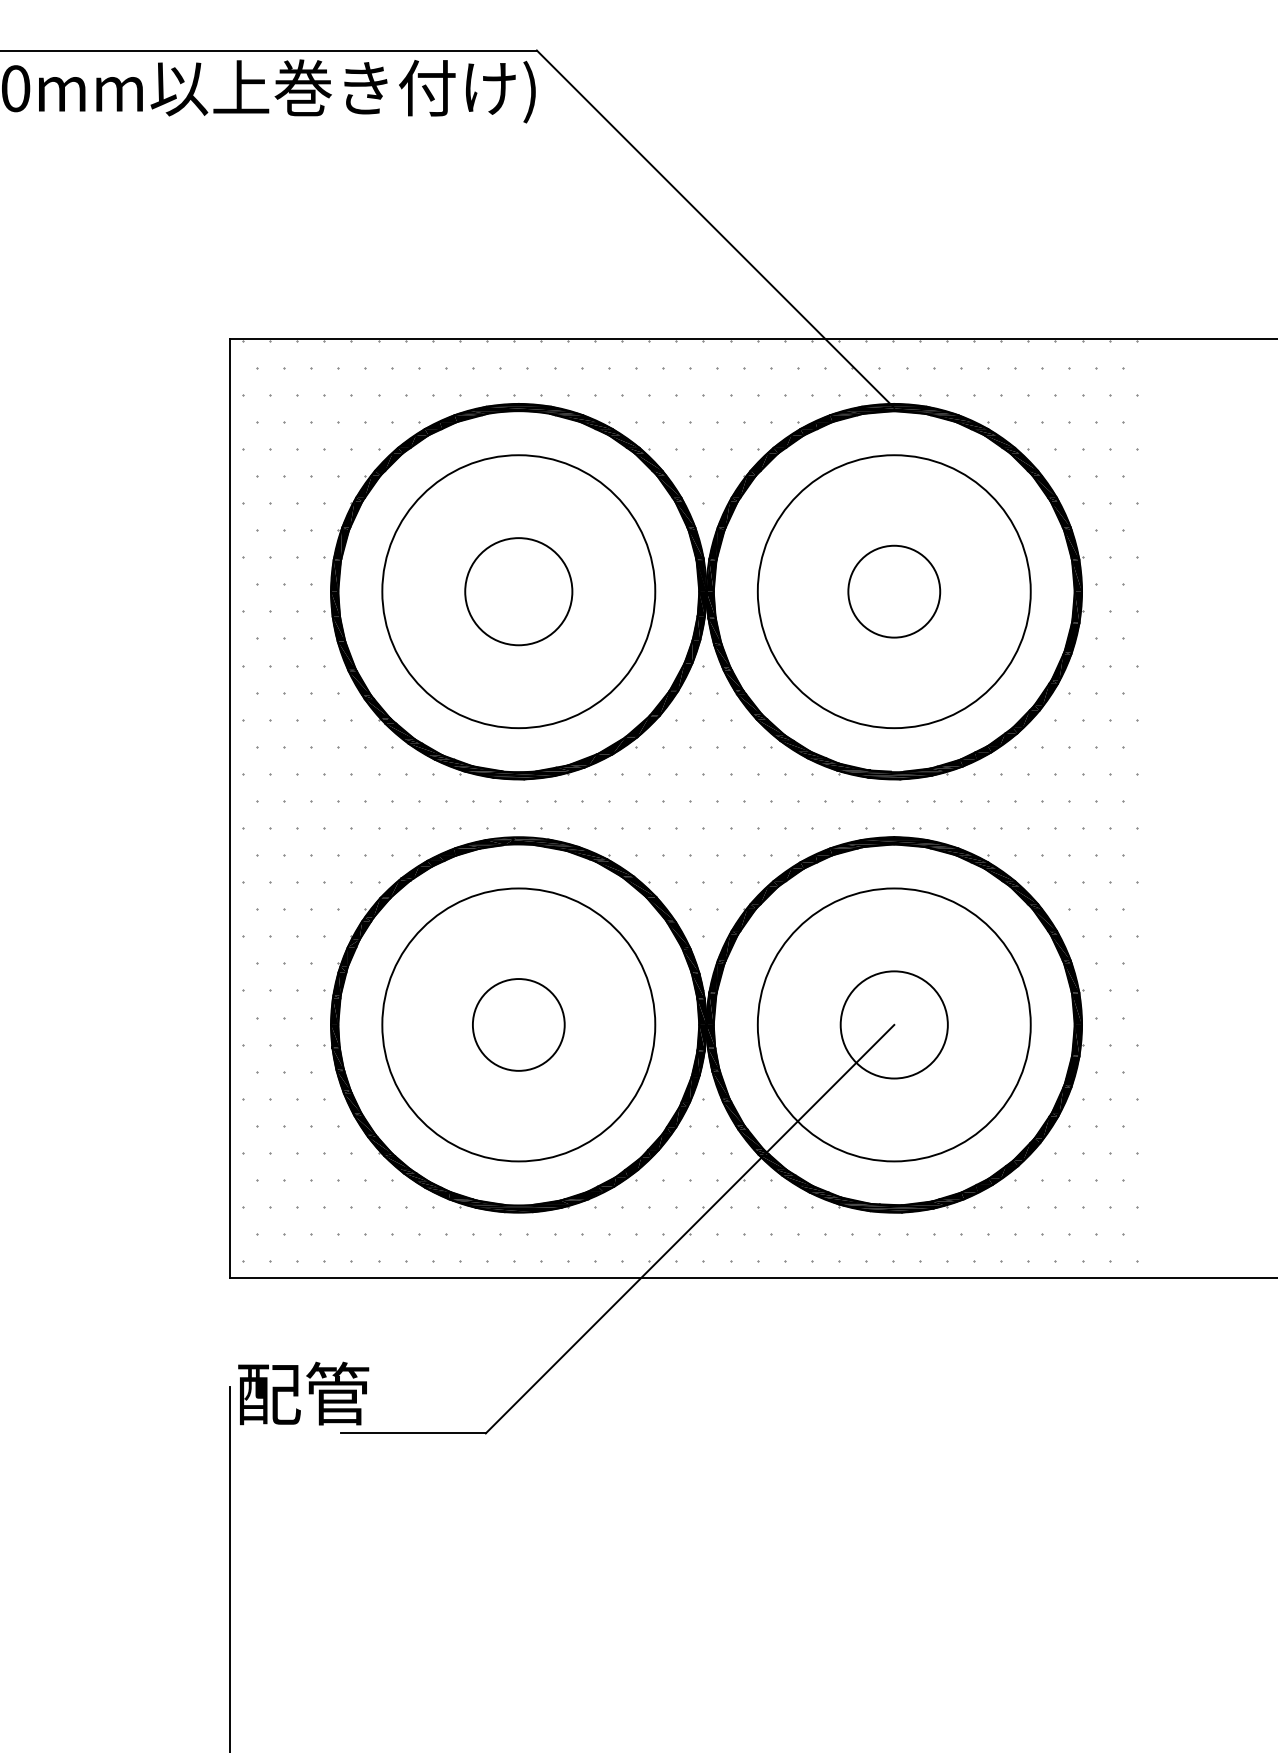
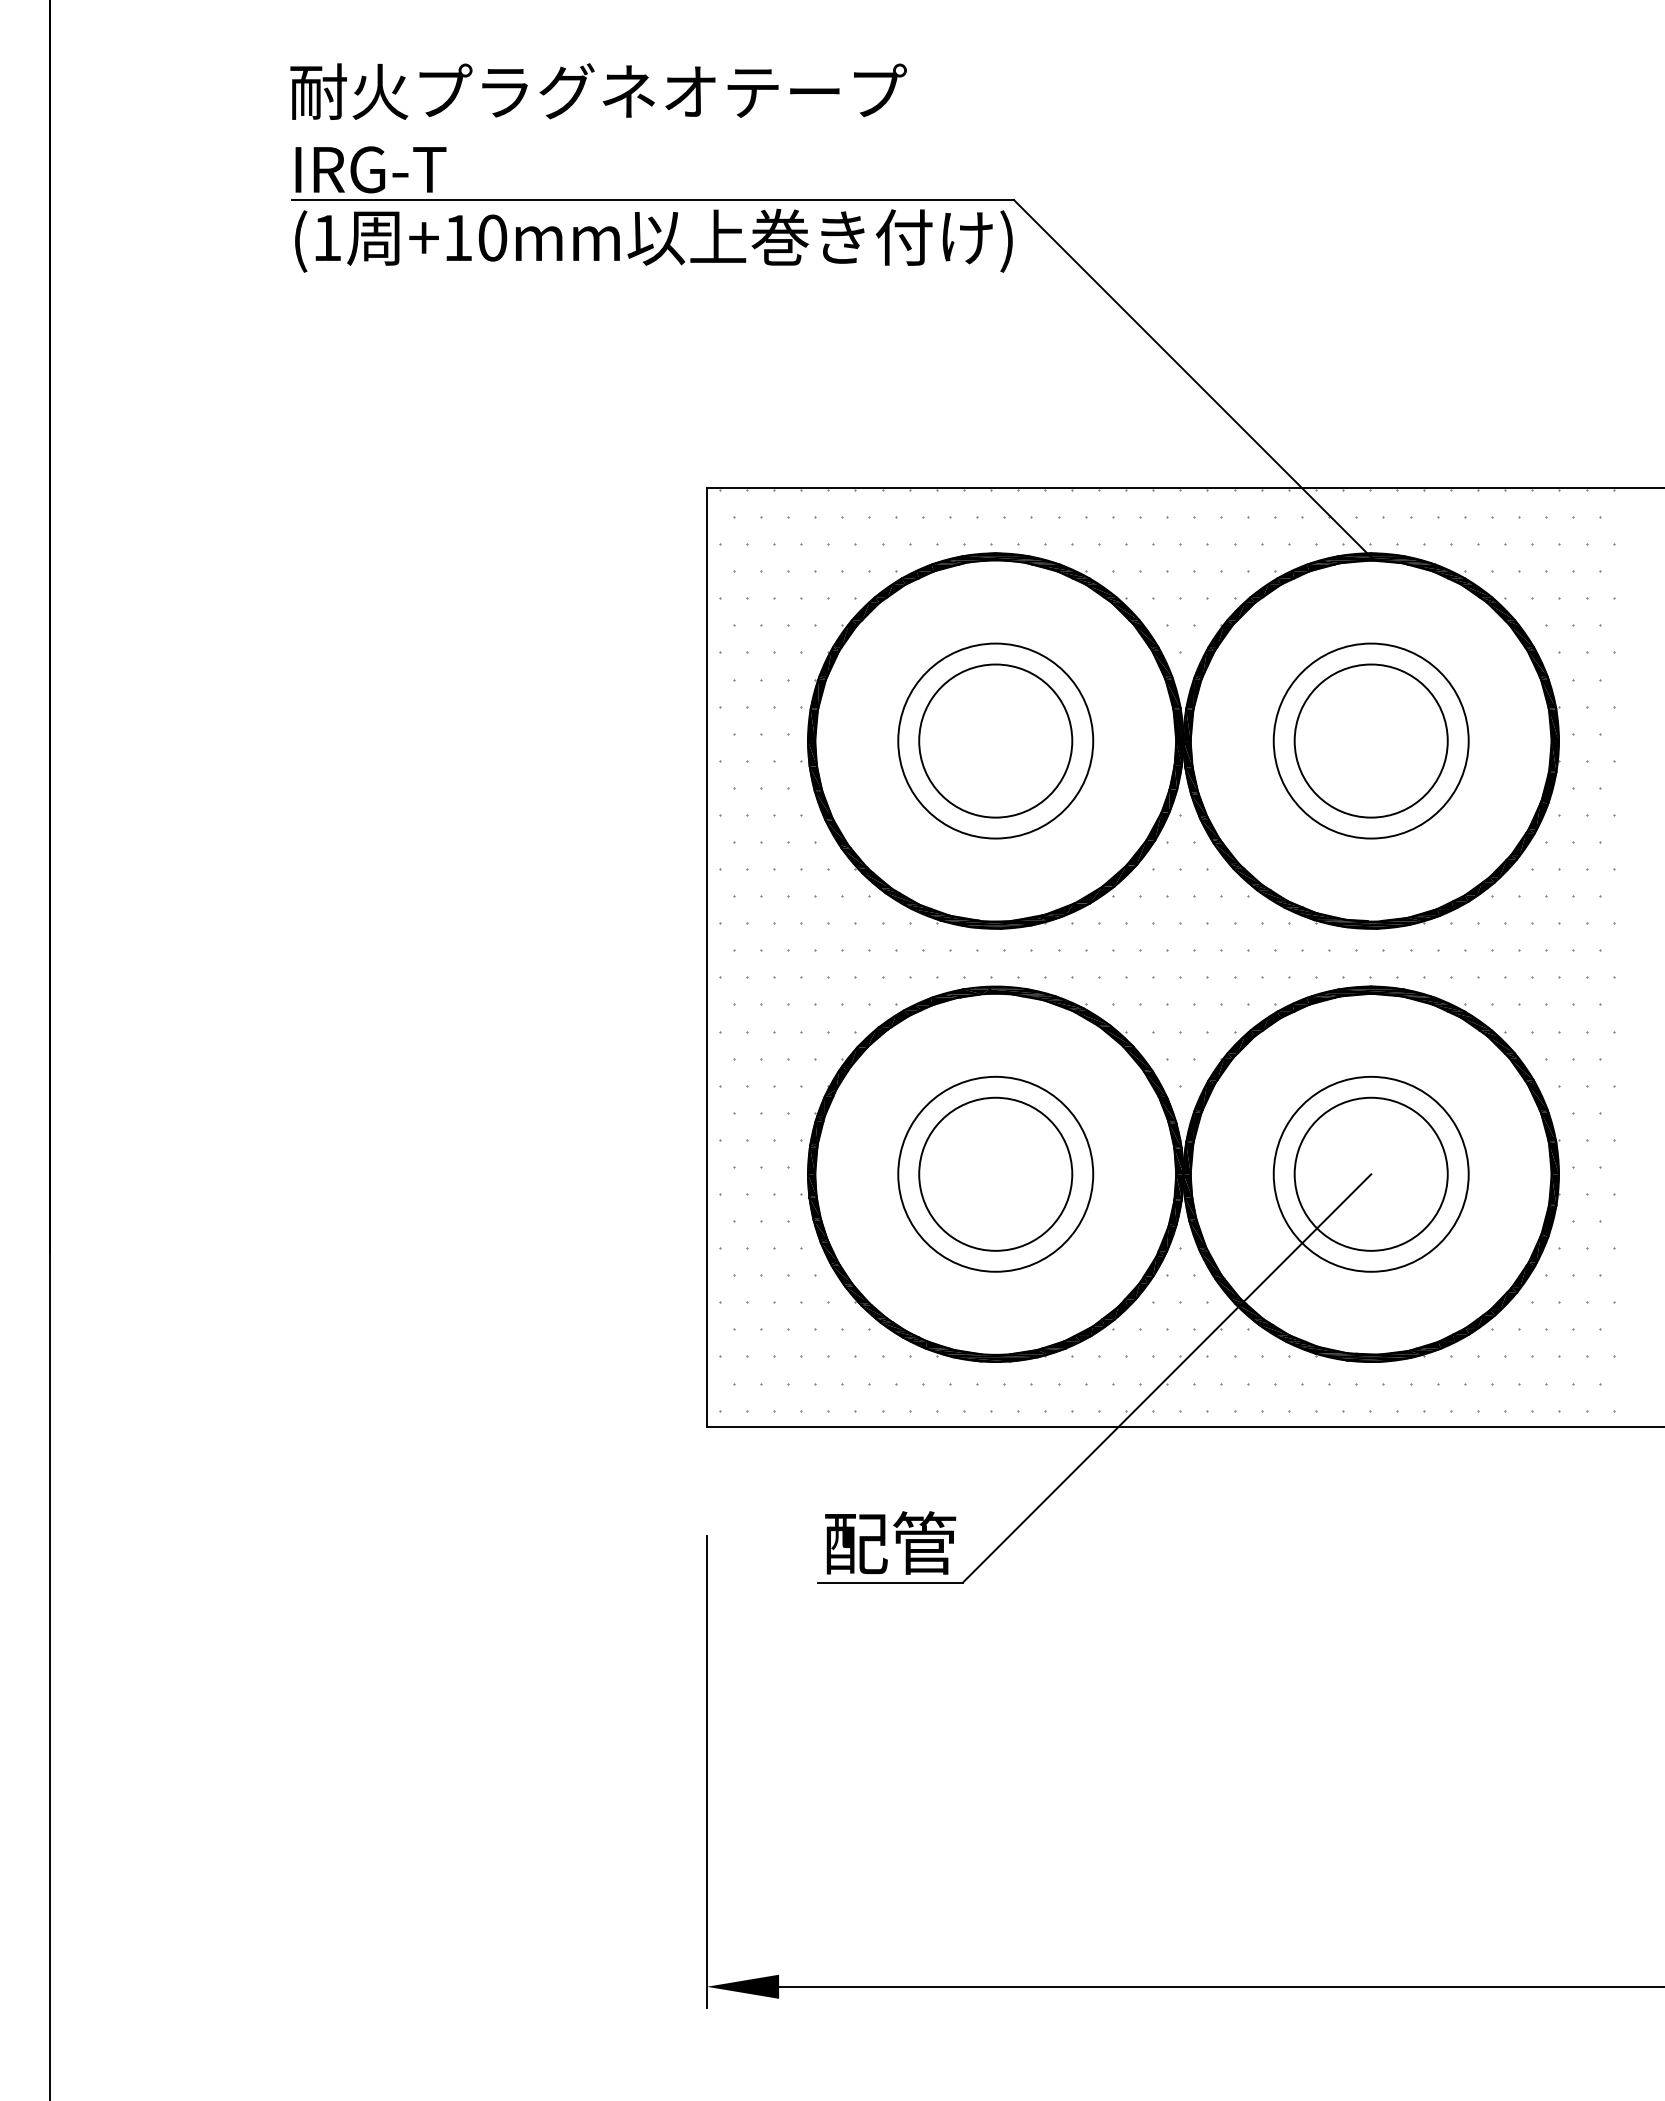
circle: (518, 591) -> (995, 740), size x0.71
circle: (518, 591) -> (995, 740), size x1.43
circle: (893, 591) -> (1370, 740), size x0.71
circle: (893, 591) -> (1370, 740), size x1.67
circle: (518, 1024) -> (995, 1173), size x0.71
circle: (518, 1024) -> (995, 1173), size x1.67
circle: (893, 1024) -> (1370, 1173), size x0.71
circle: (893, 1024) -> (1370, 1173), size x1.43
text: (303, 1393) -> (890, 1542), moved

